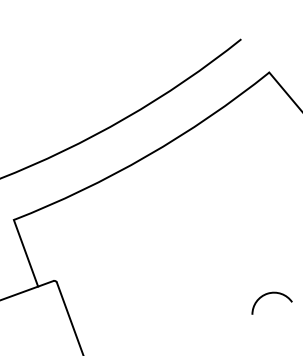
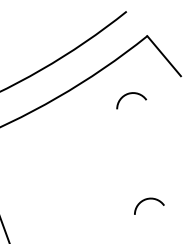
arc: (245, 151) -> (129, 94), added

